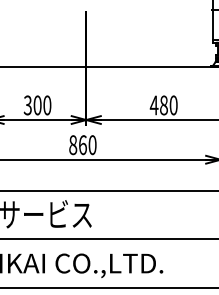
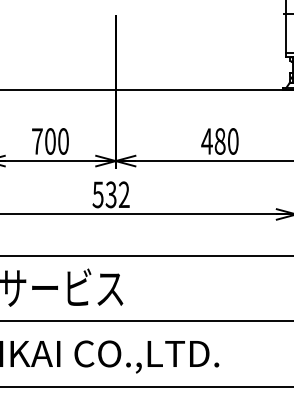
text: (27, 105) -> (36, 141), 300 -> 700
text: (82, 145) -> (110, 195), 860 -> 532

